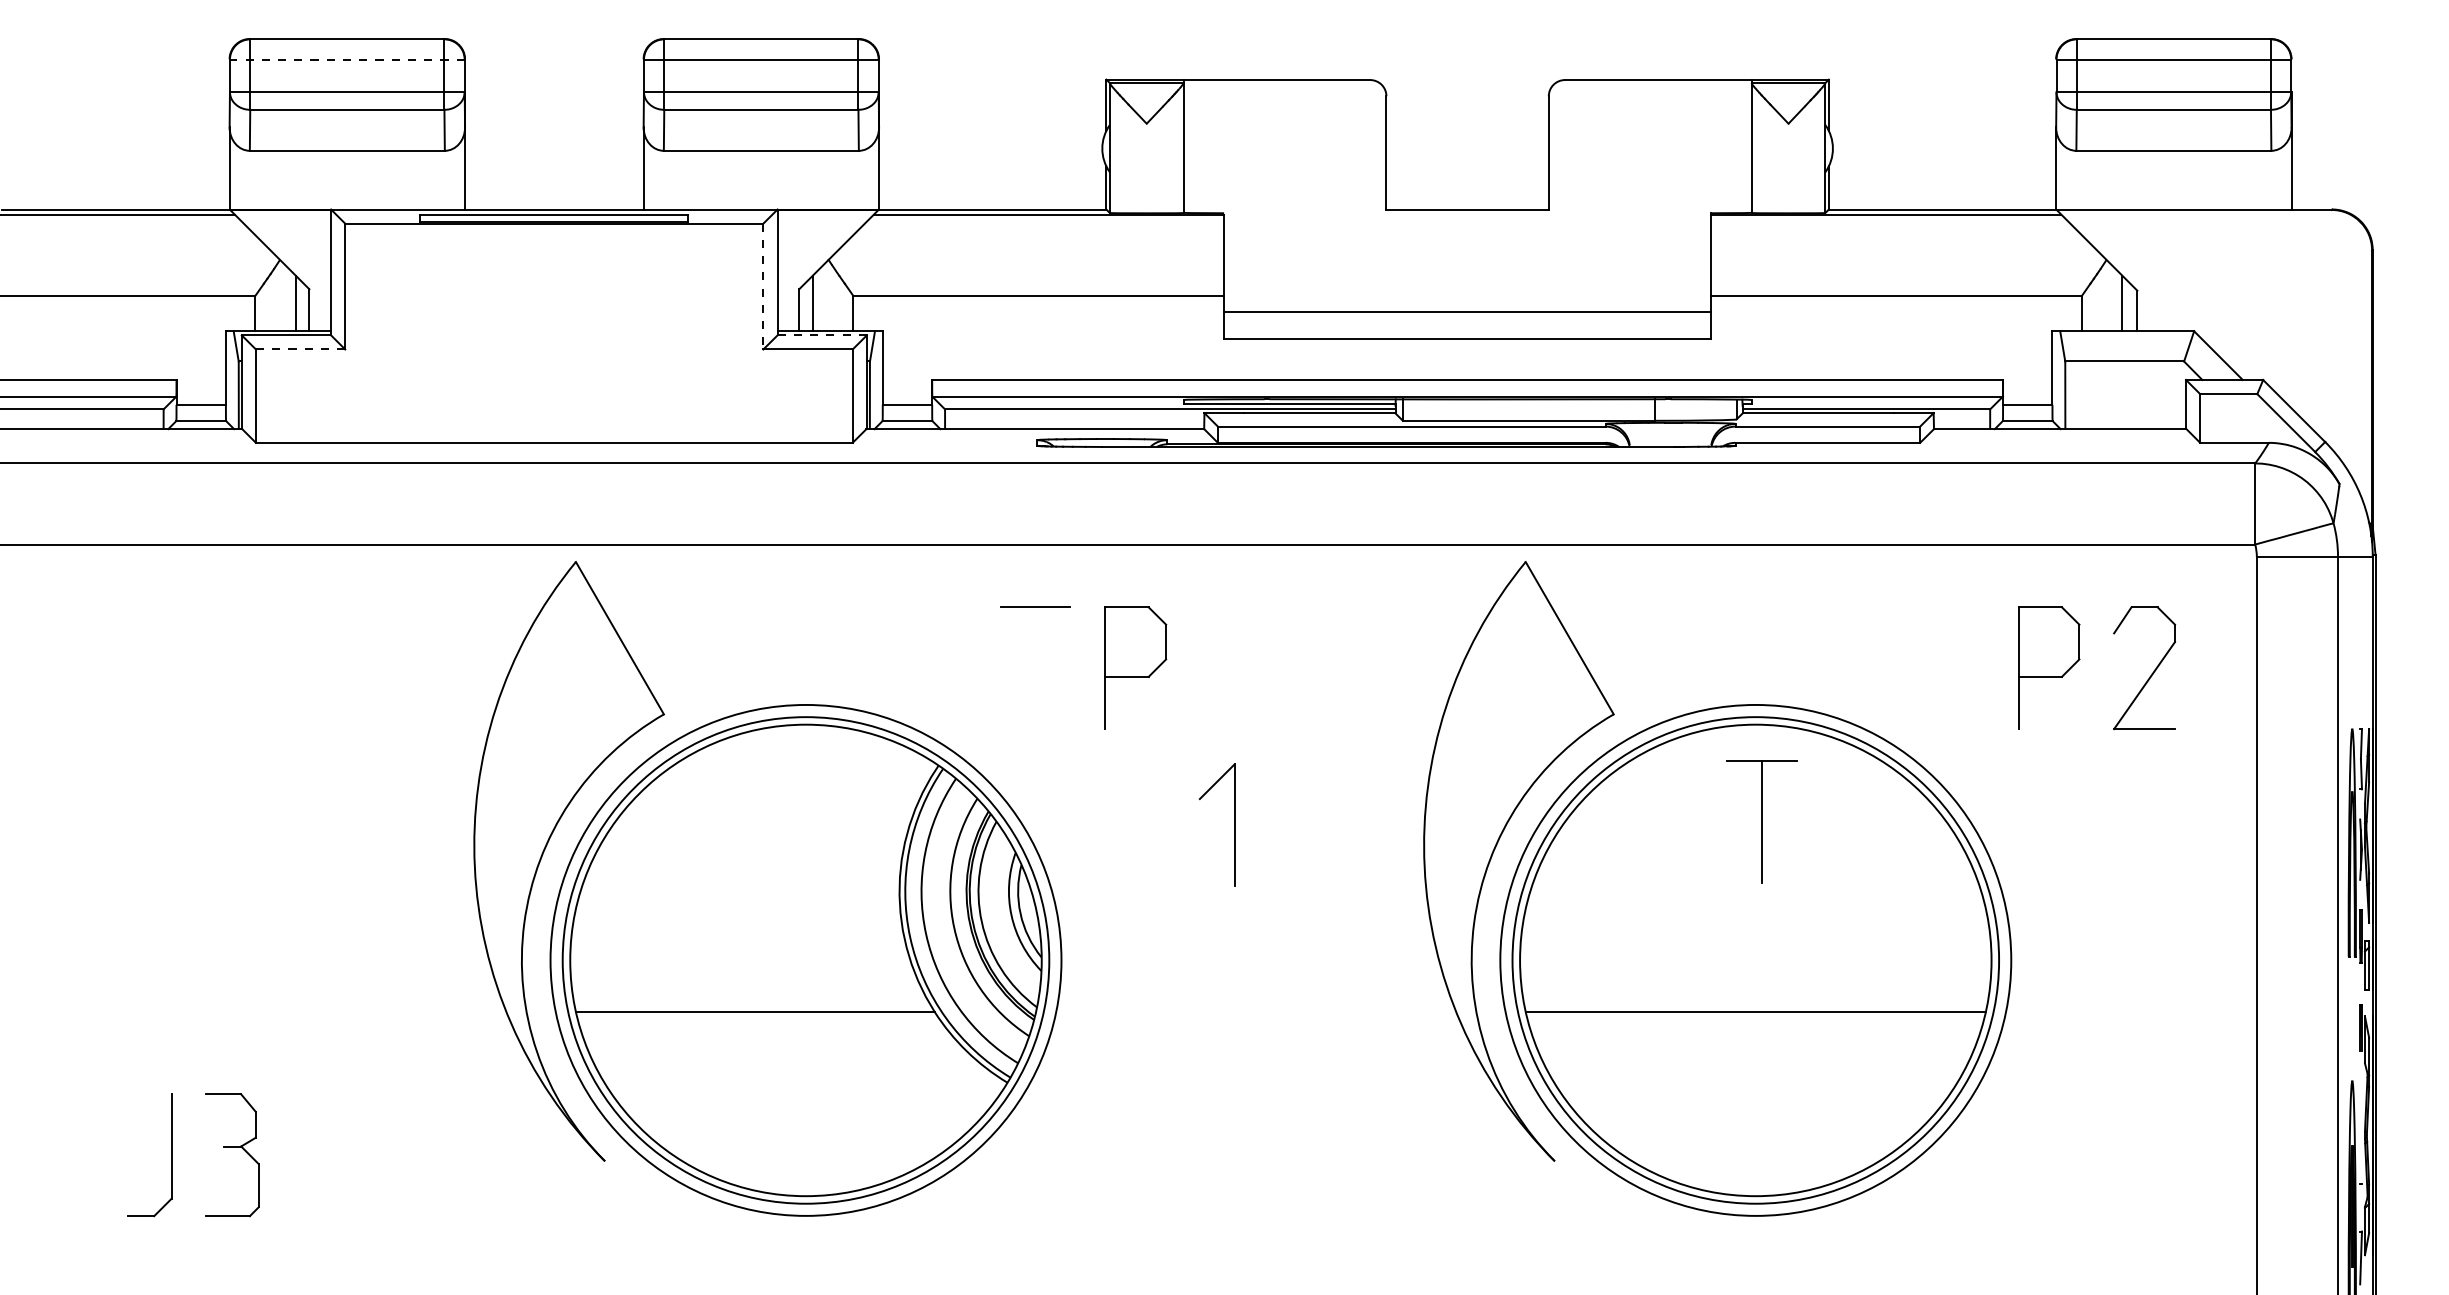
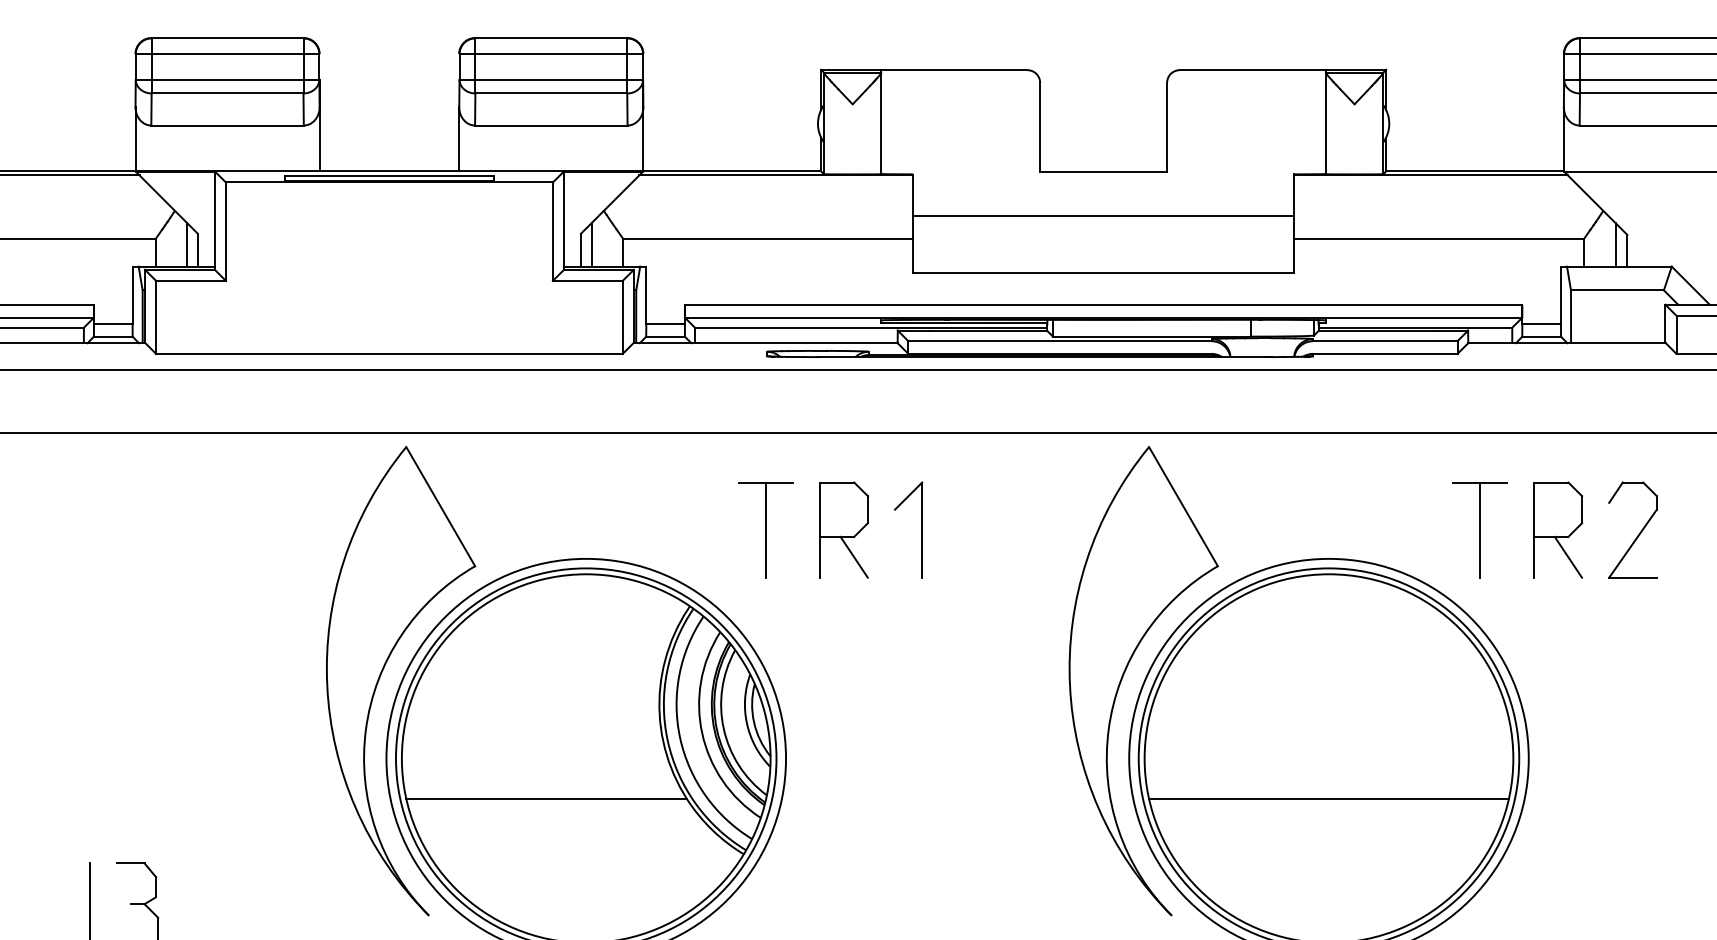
line: (346, 59) -> (226, 54), dashed -> solid
line: (763, 286) -> (553, 231), dashed -> solid
line: (1467, 312) -> (1103, 215), moved
line: (822, 335) -> (599, 269), dashed -> solid
line: (300, 349) -> (190, 280), dashed -> solid
line: (1035, 668) -> (765, 530), added
line: (1148, 702) -> (854, 556), added
line: (2061, 702) -> (1568, 556), added
part: (1761, 821) -> (1479, 529), moved
part: (1234, 824) -> (922, 529), moved

